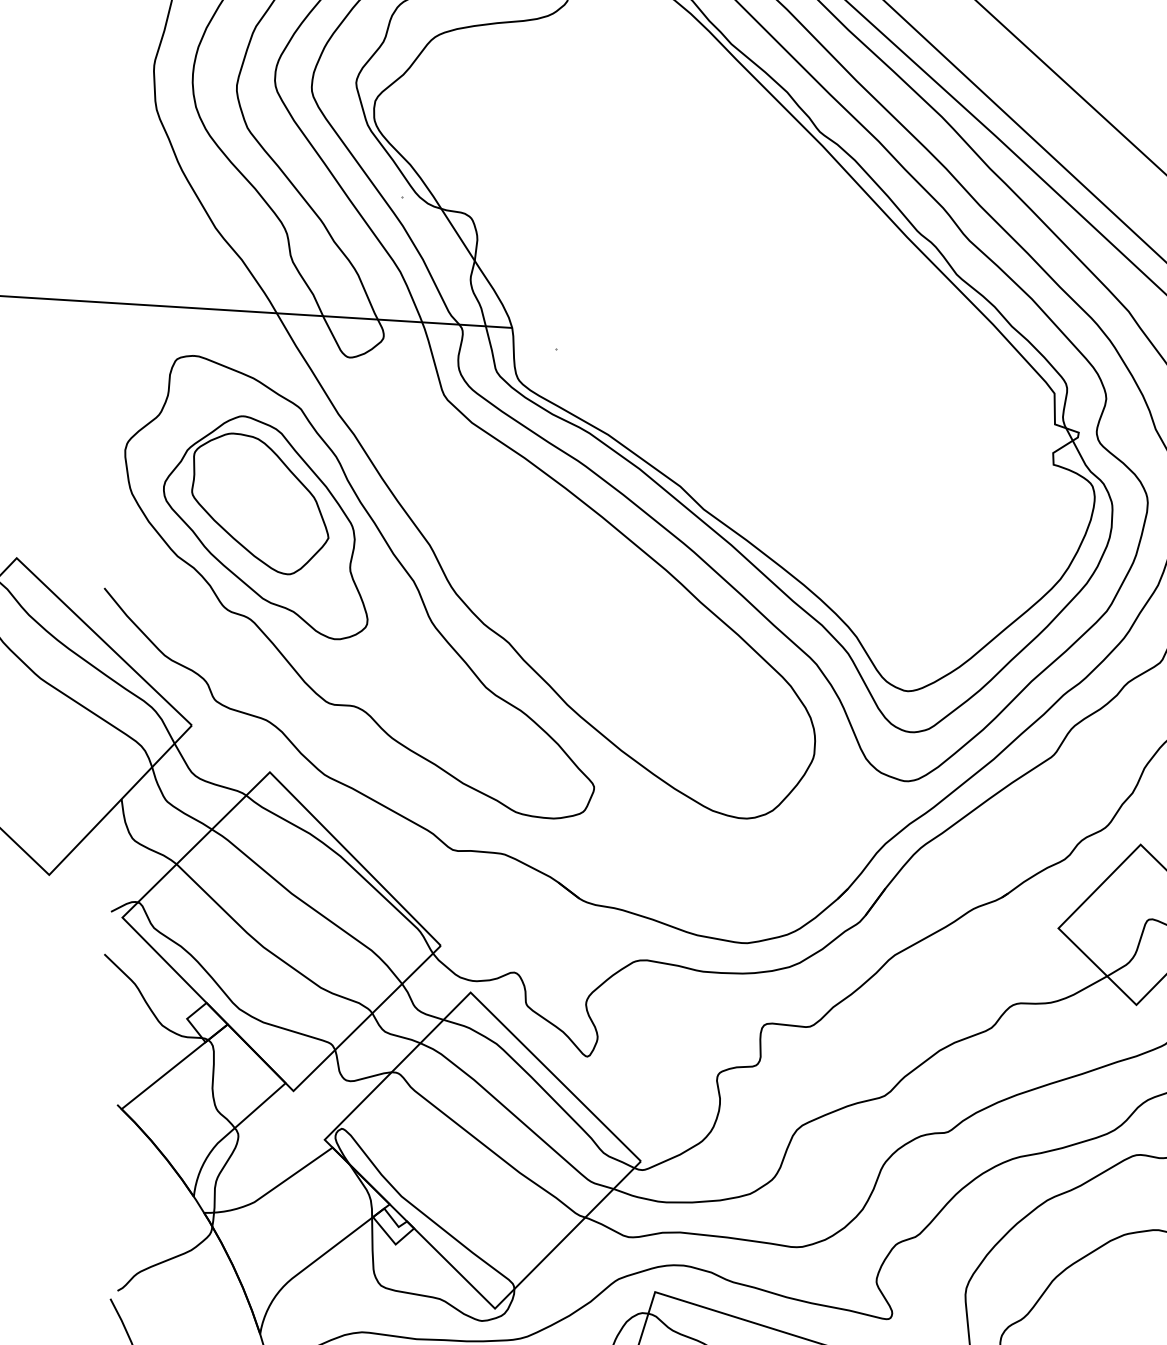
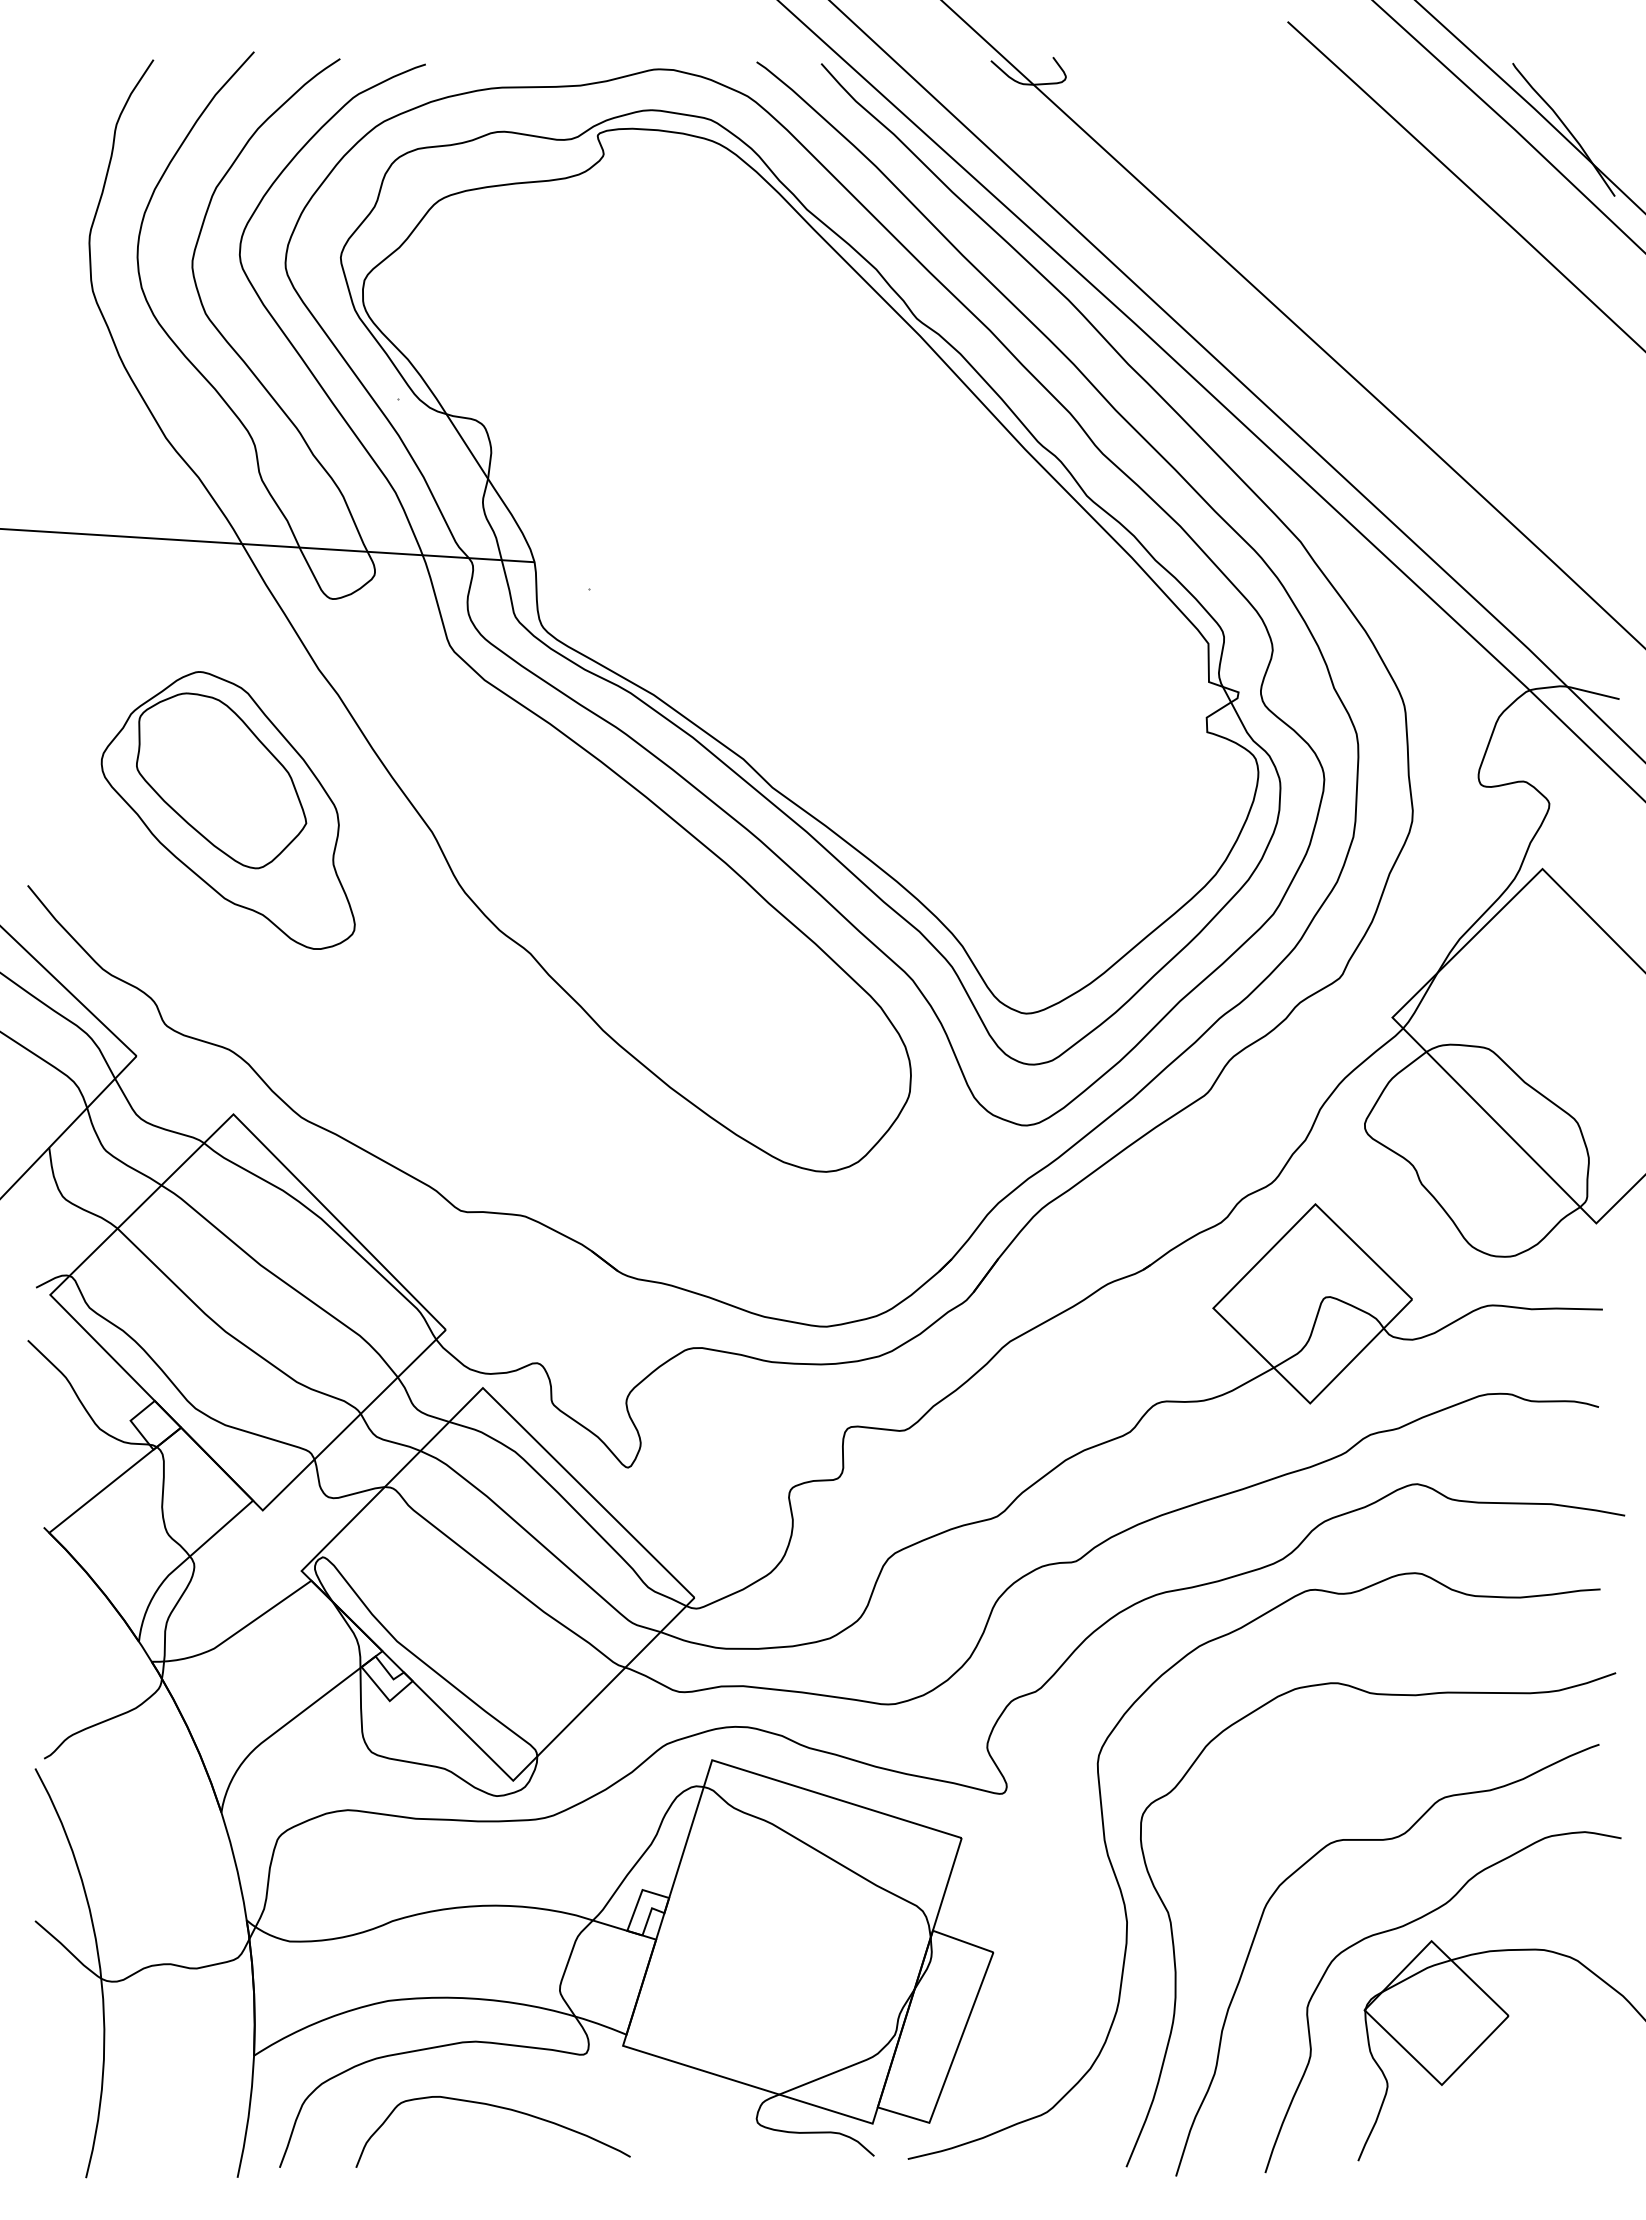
part: (359, 587) -> (344, 884), removed

